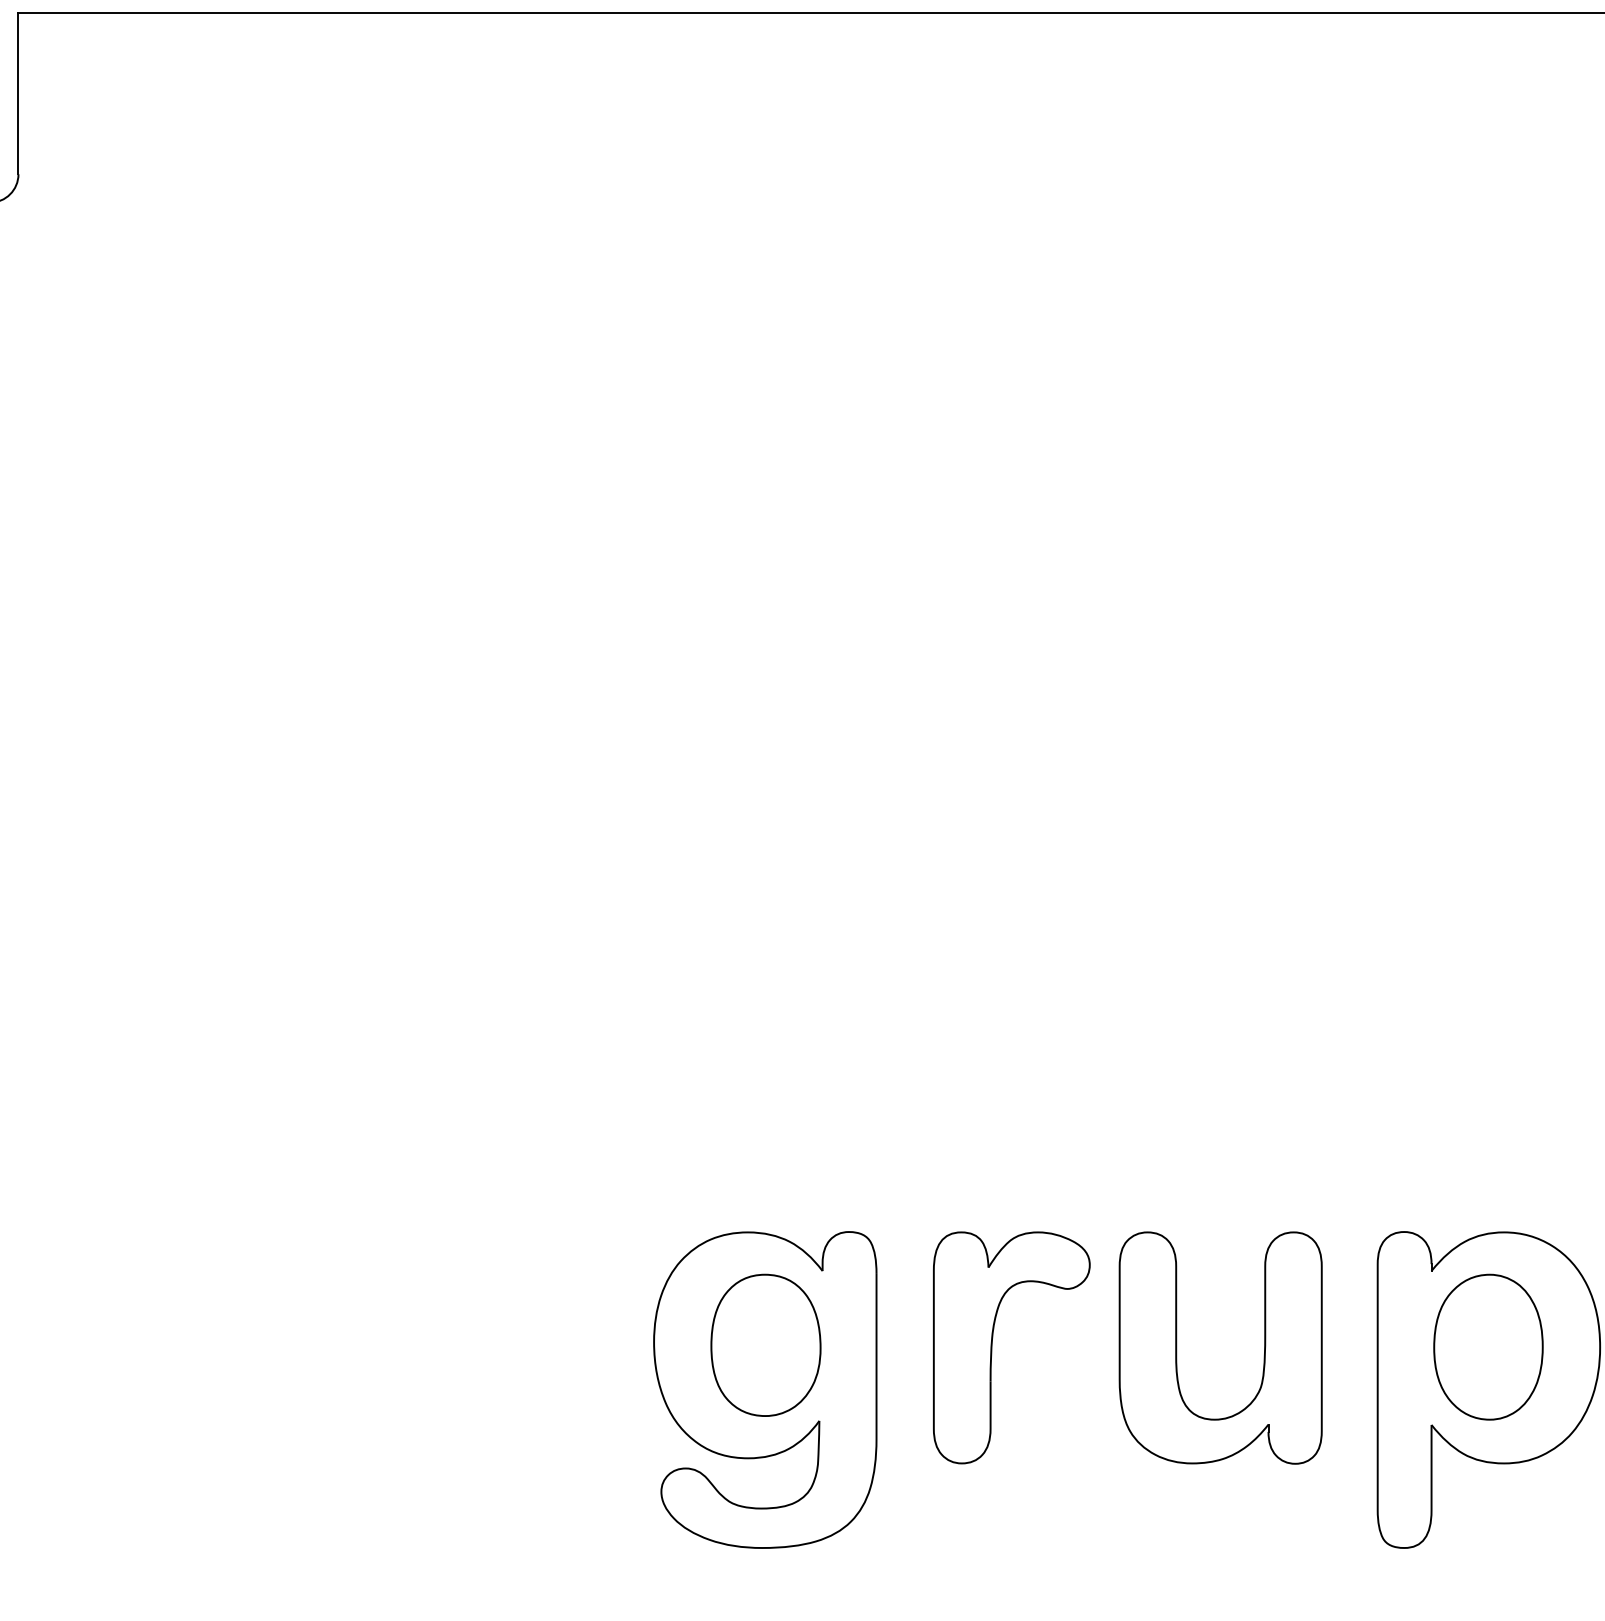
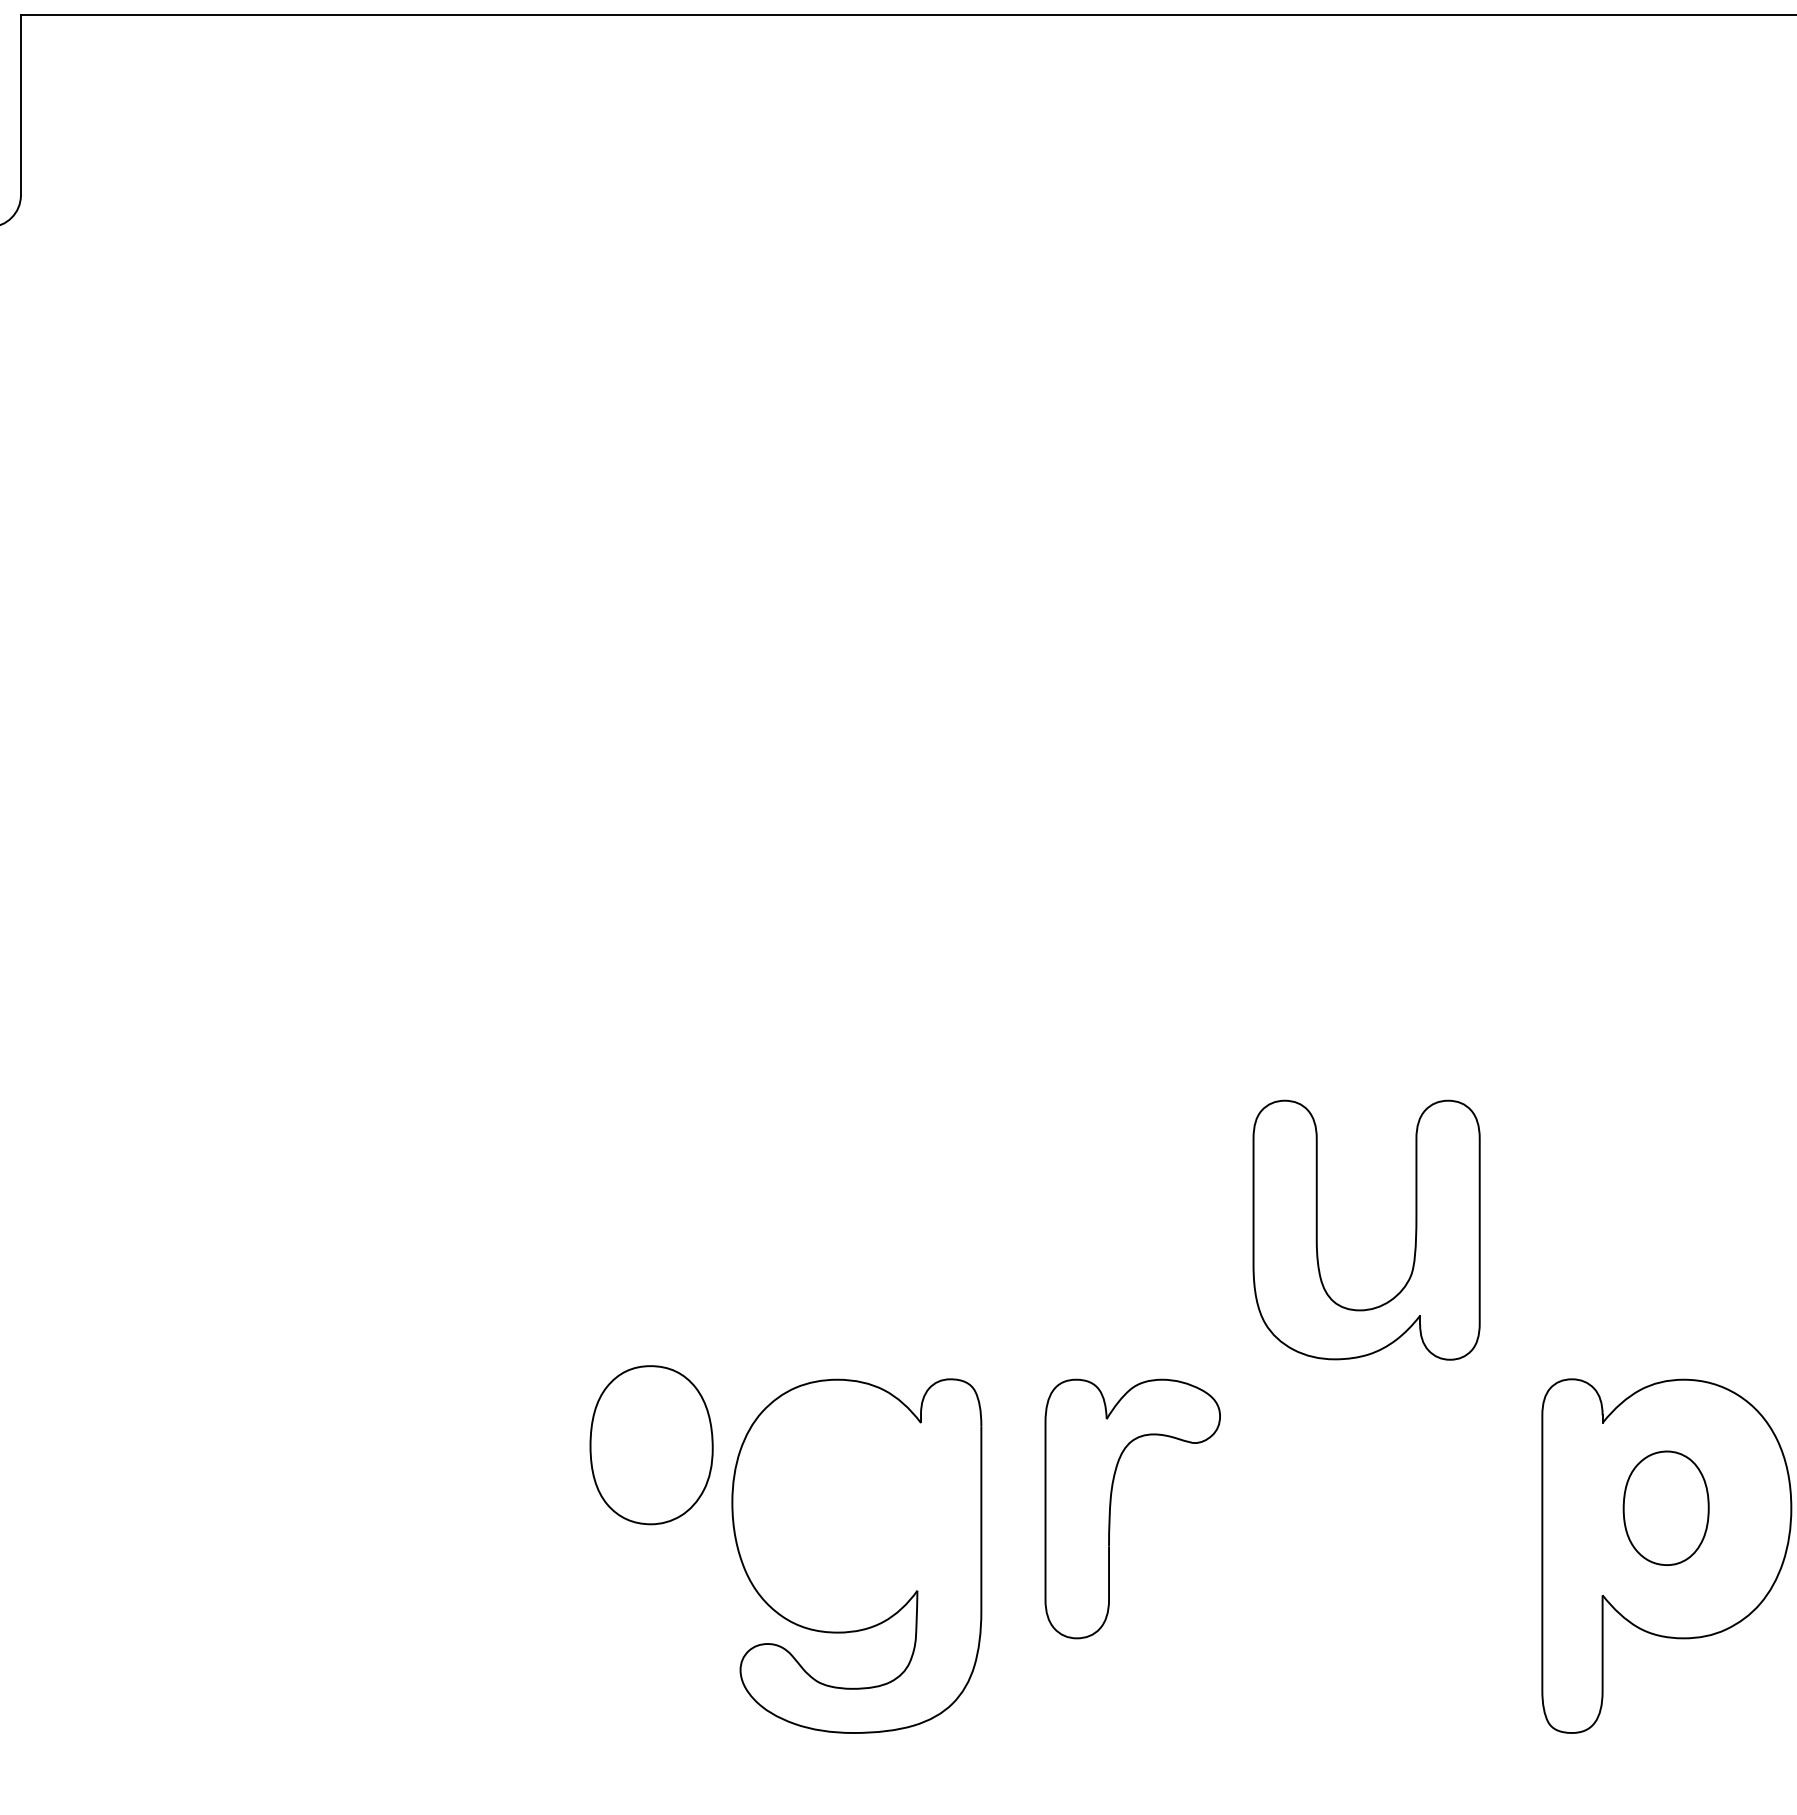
part: (765, 1345) -> (651, 1445), moved
part: (1176, 1347) -> (1317, 1229), moved
part: (1487, 1347) -> (1665, 1508), size x0.7

